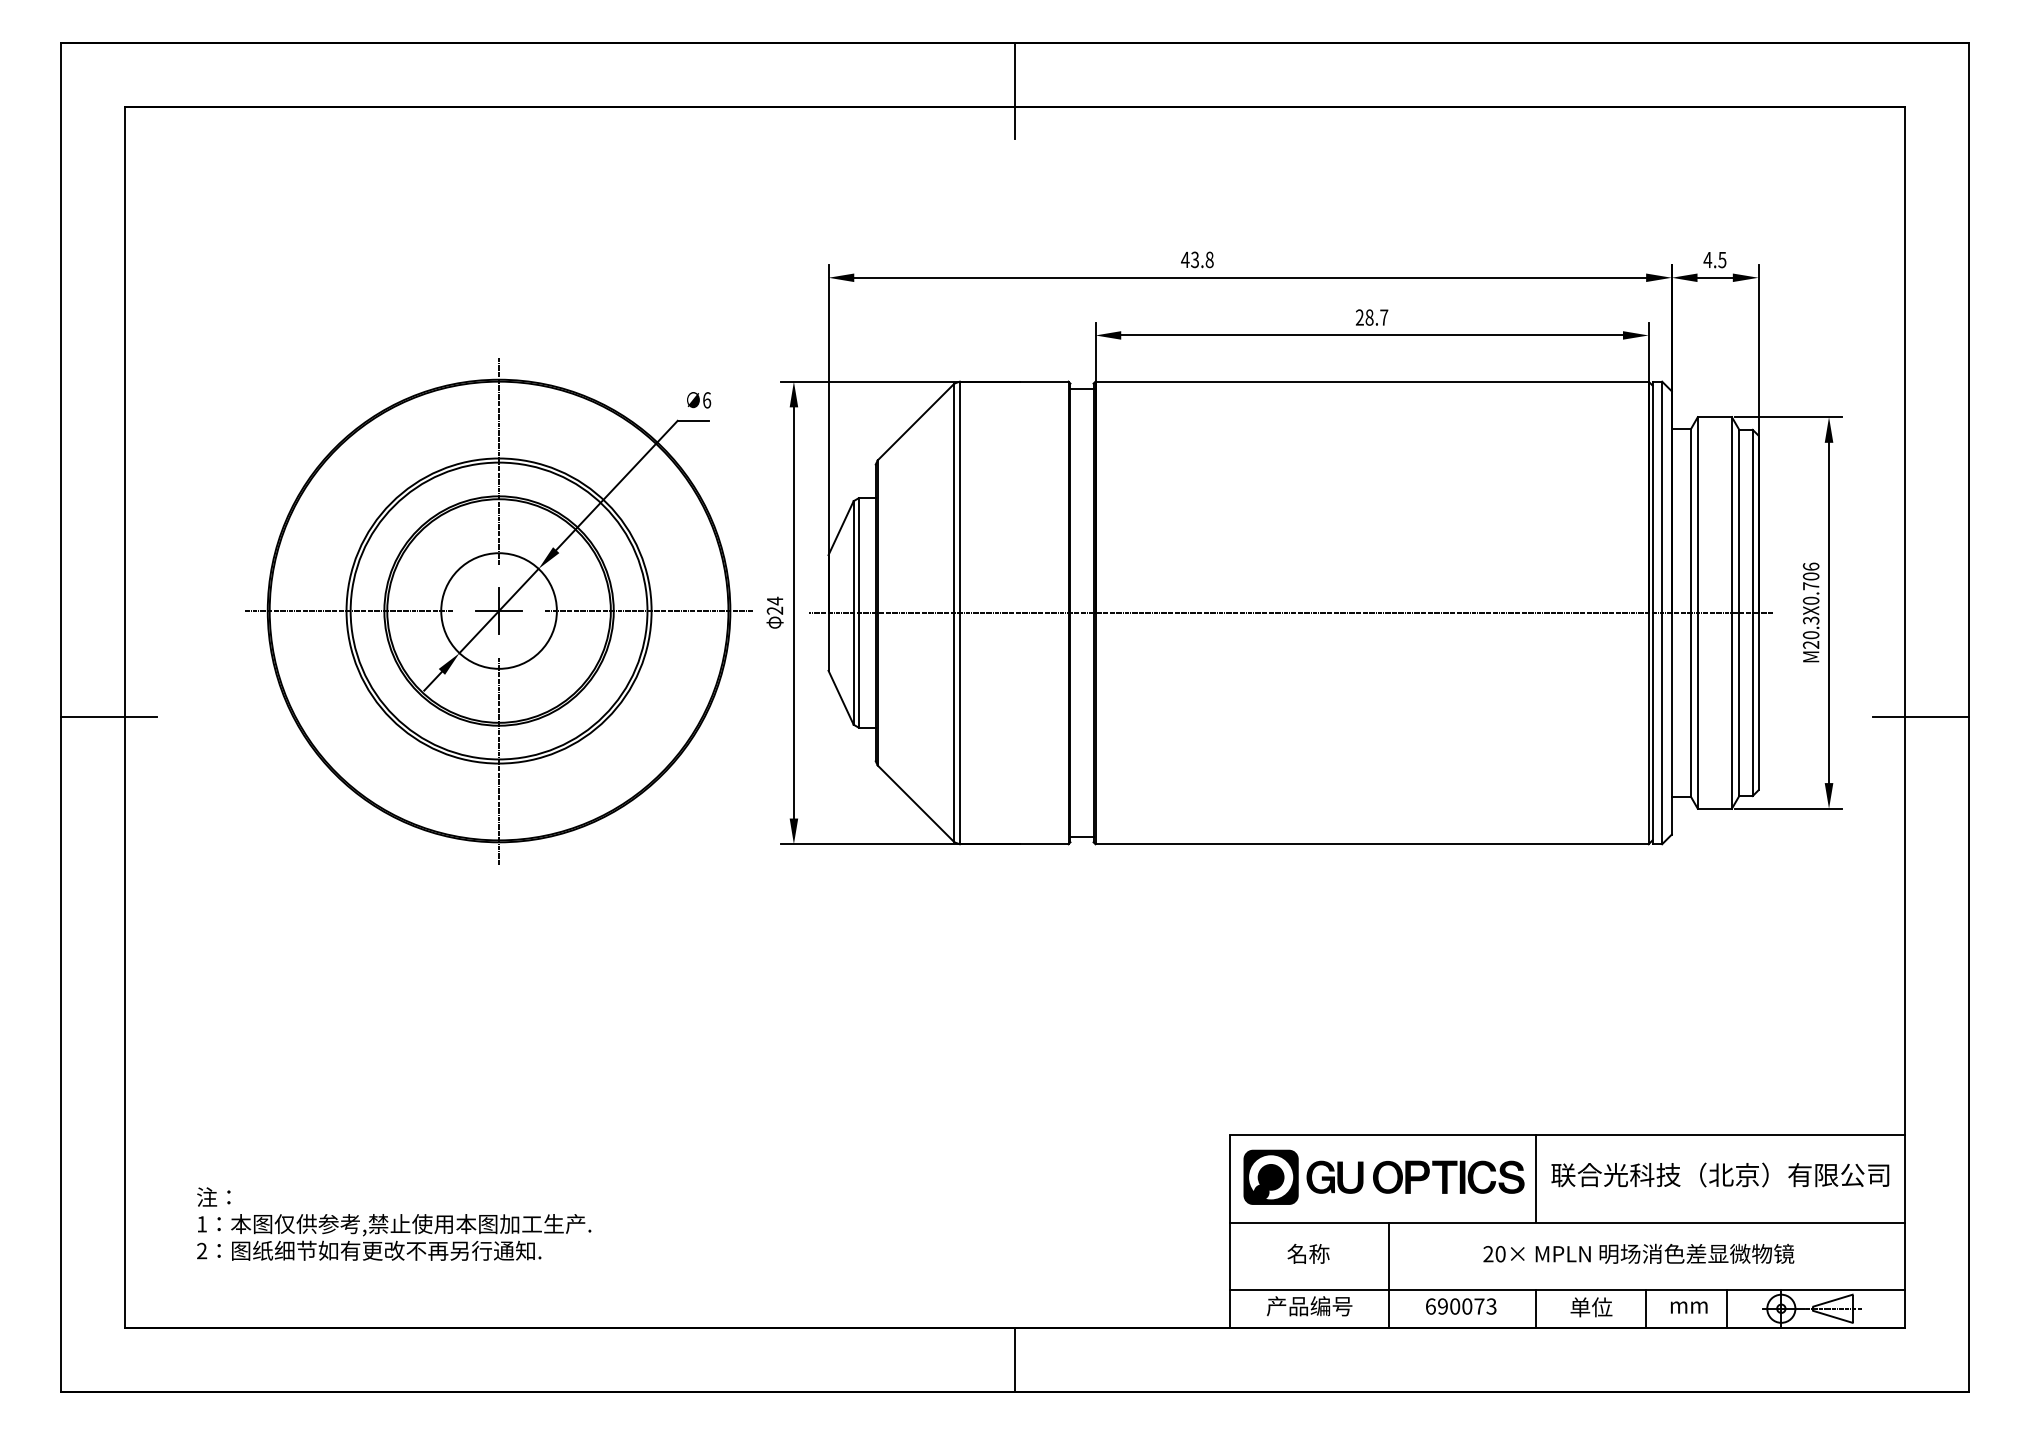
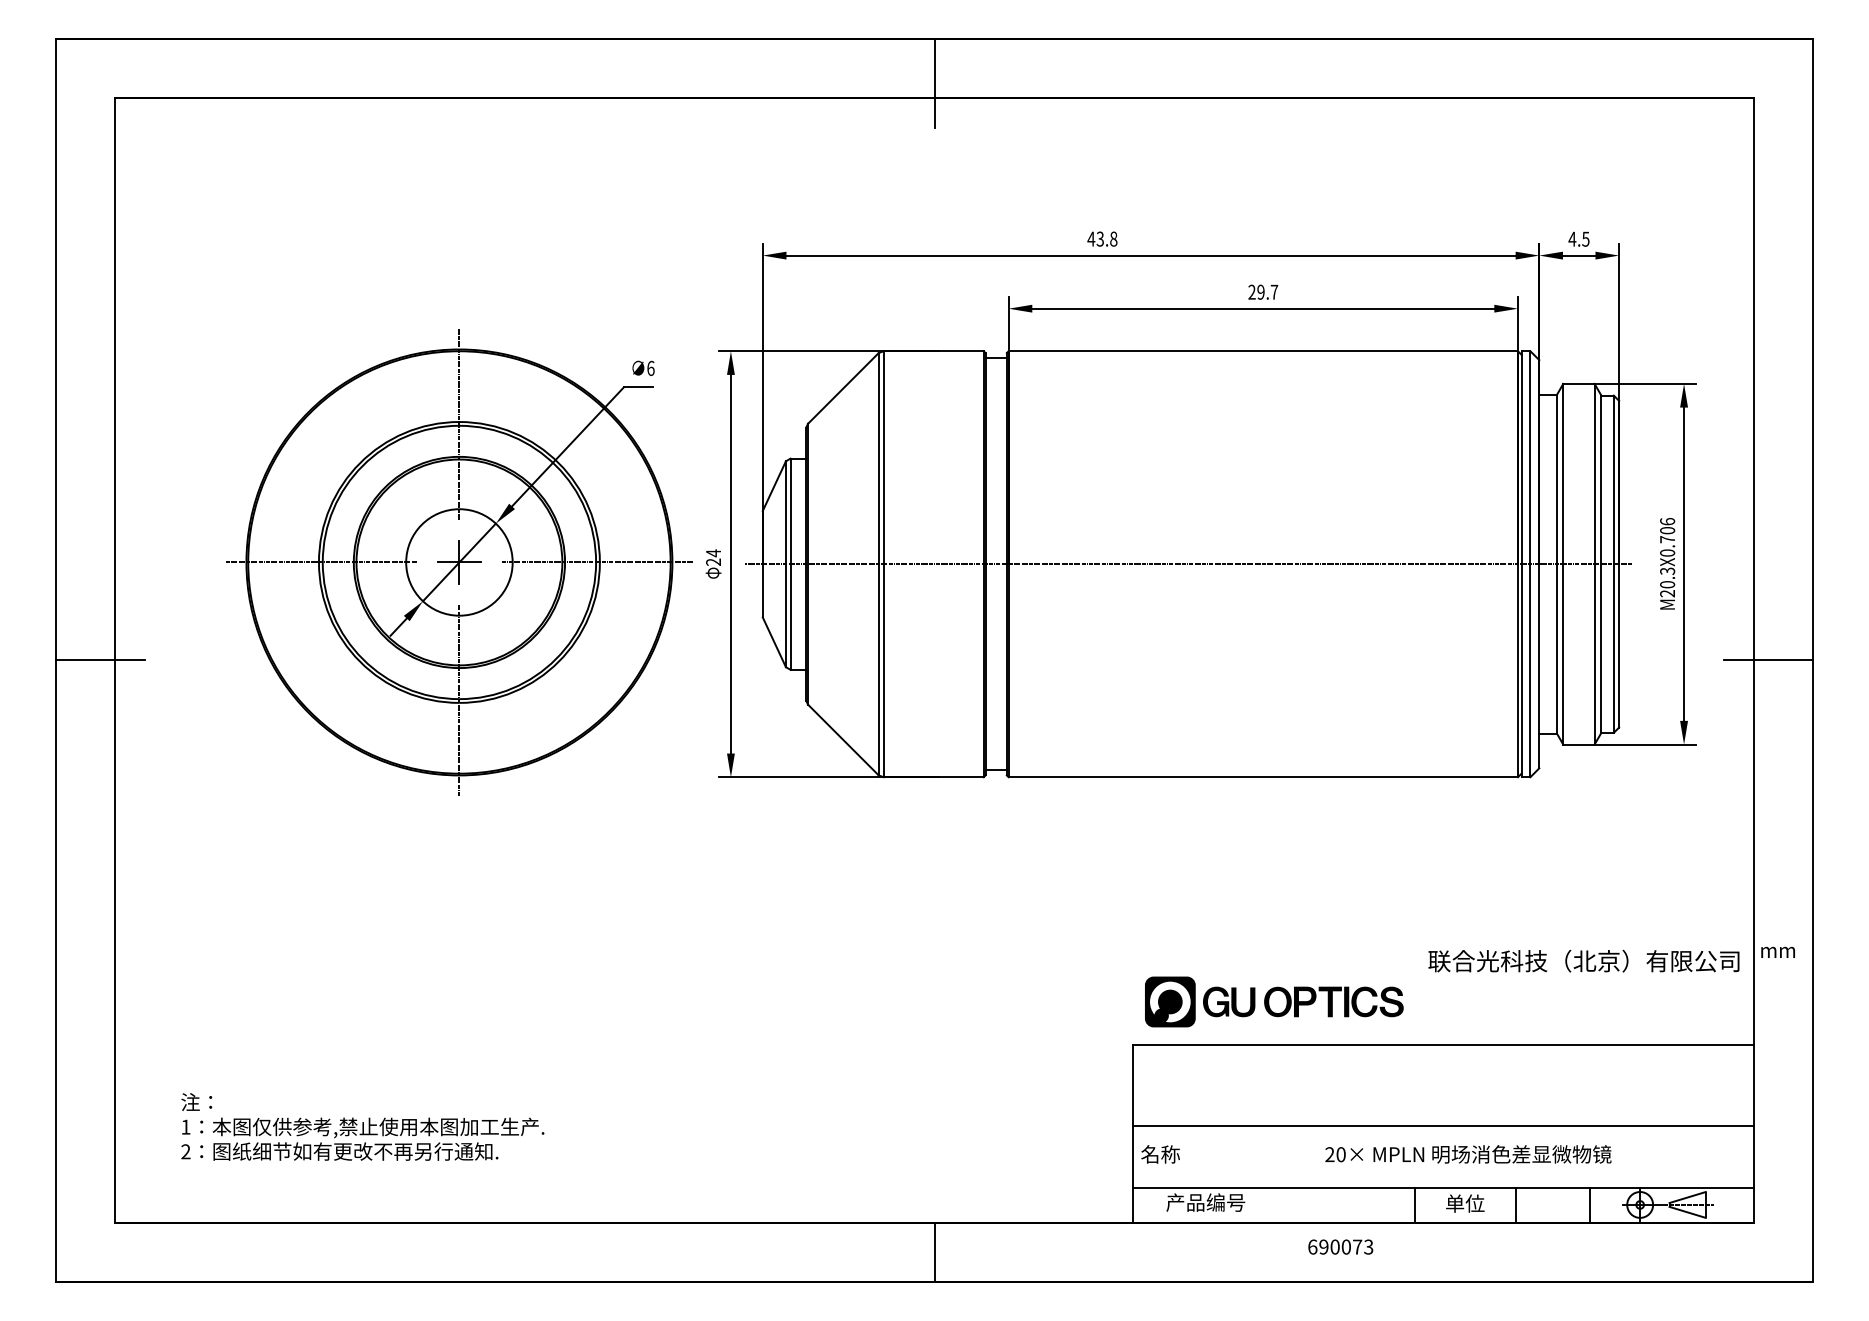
text: (1369, 317) -> (1260, 292), 28.7 -> 29.7
text: (1720, 1174) -> (1584, 960), moved
part: (1383, 1176) -> (1273, 1001), moved
line: (1536, 1178) -> (1414, 1084), removed
text: (1308, 1253) -> (1160, 1154), moved
text: (1638, 1253) -> (1468, 1154), moved
line: (1389, 1274) -> (1279, 1173), removed
text: (1461, 1306) -> (1341, 1247), moved
text: (1689, 1307) -> (1778, 952), moved

